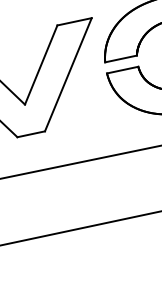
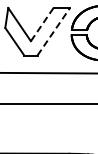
line: (40, 67) -> (41, 25), solid -> dashed
line: (67, 74) -> (53, 31), solid -> dashed

